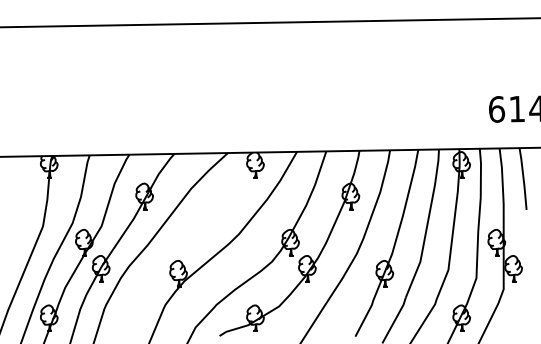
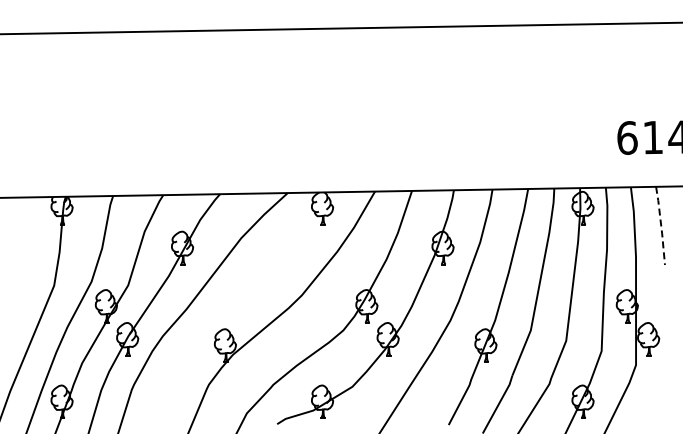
line: (523, 179) -> (661, 226), solid -> dashed

